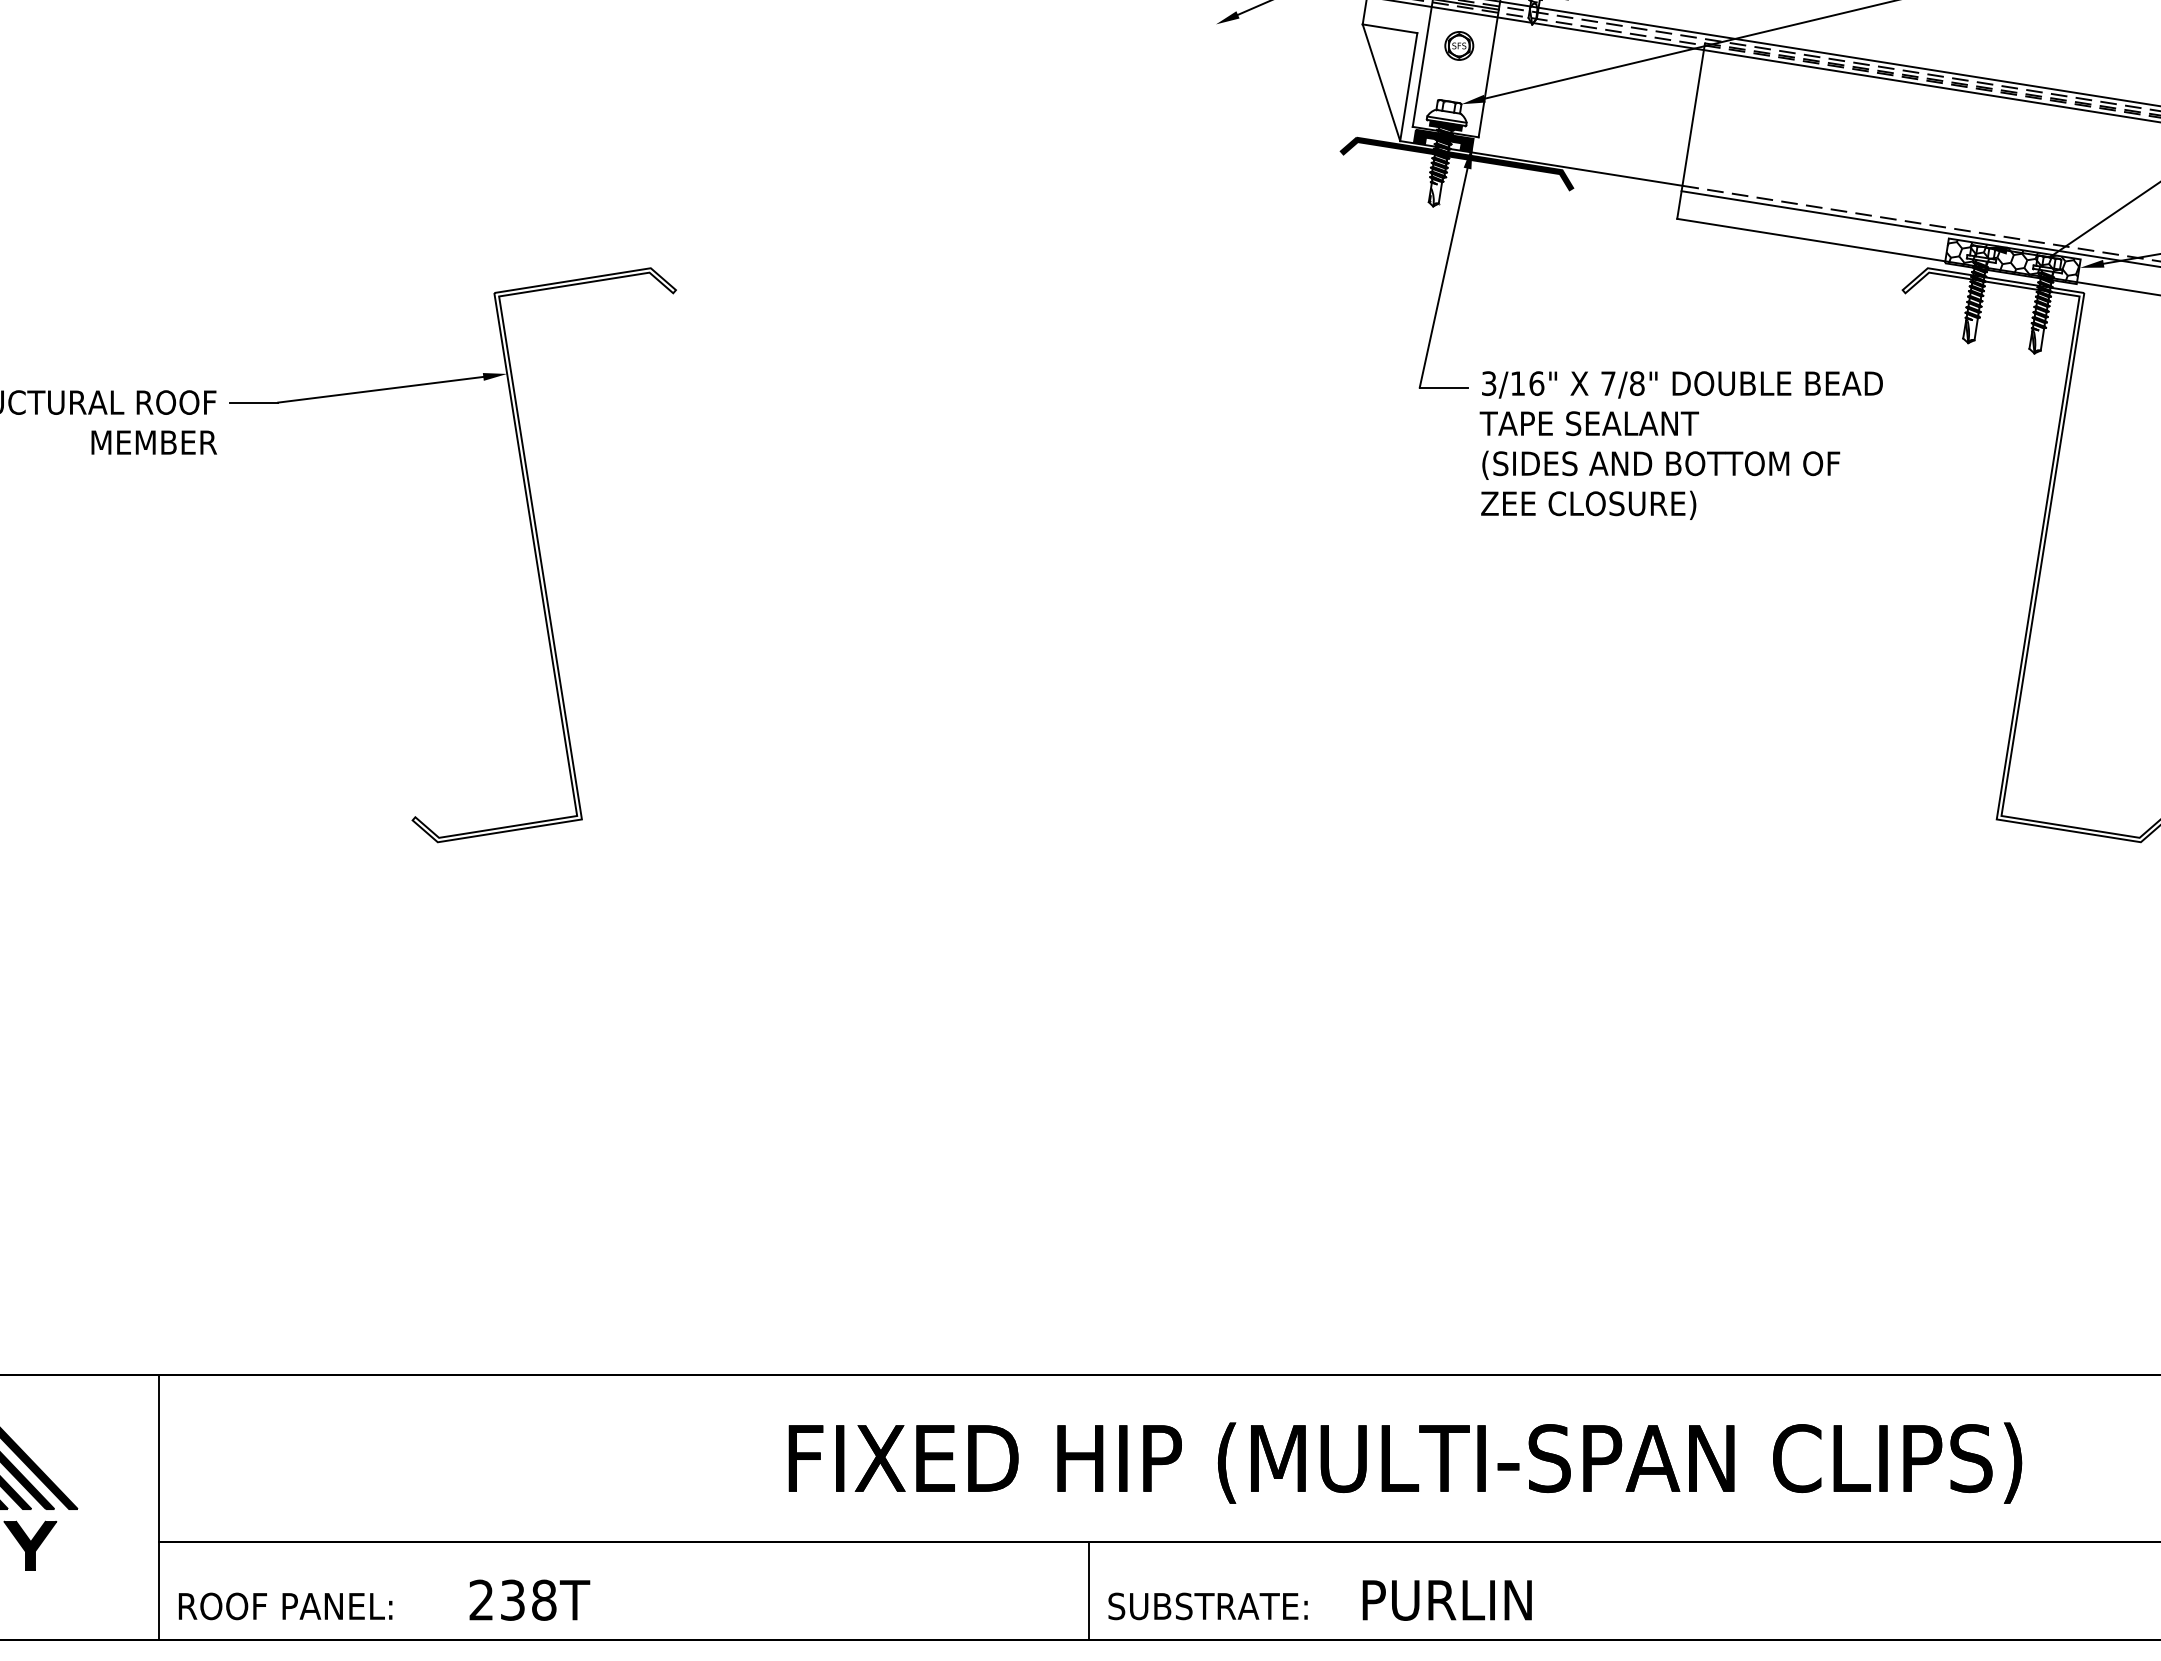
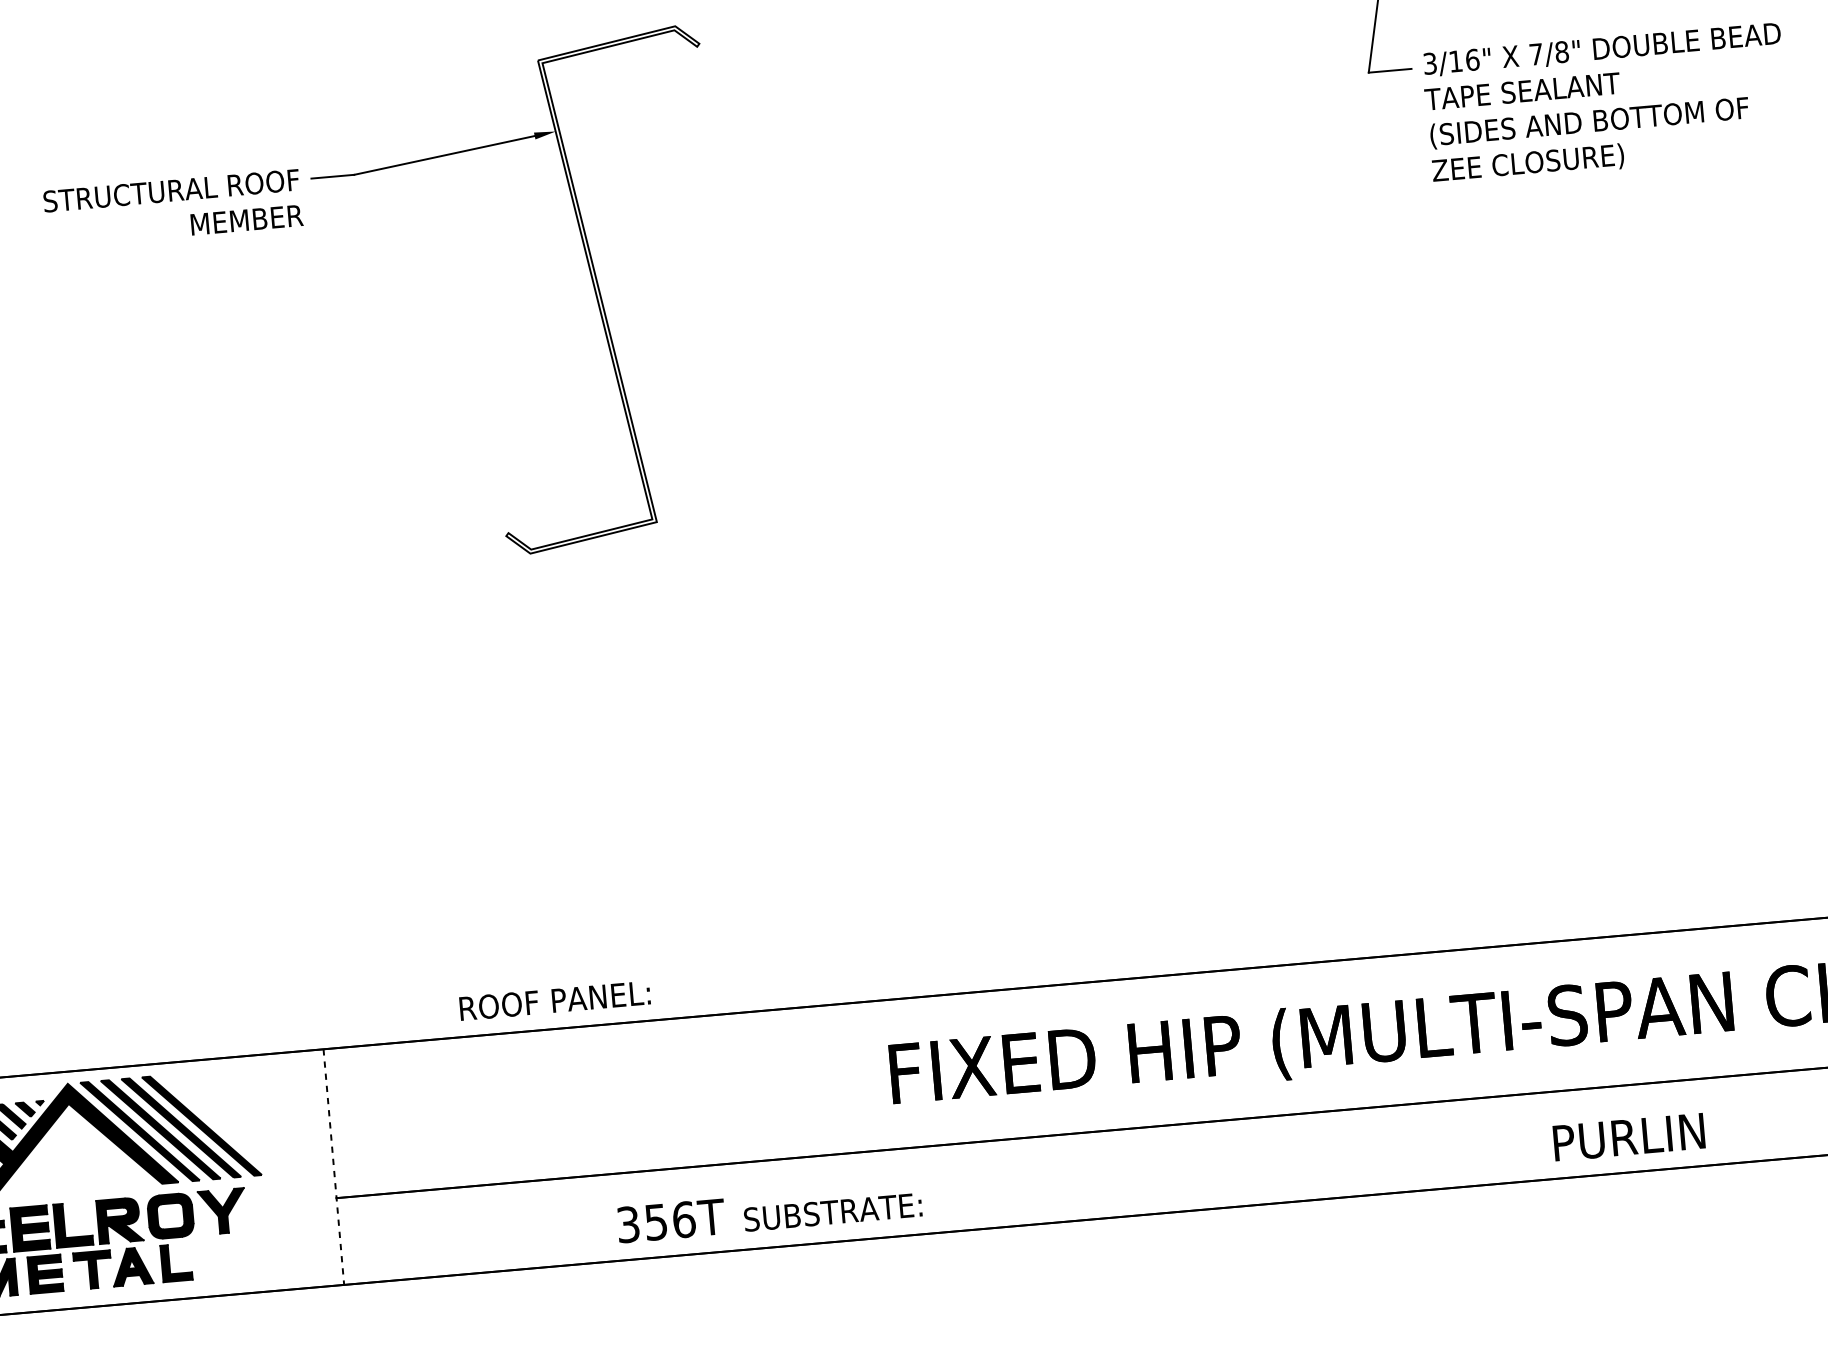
line: (158, 1507) -> (333, 1167), solid -> dashed
line: (1089, 1590) -> (1168, 1168), removed
text: (512, 1599) -> (655, 1221), 238T -> 356T
text: (1446, 1600) -> (1628, 1137), moved
text: (285, 1606) -> (554, 1000), moved
text: (1207, 1606) -> (832, 1212), moved

